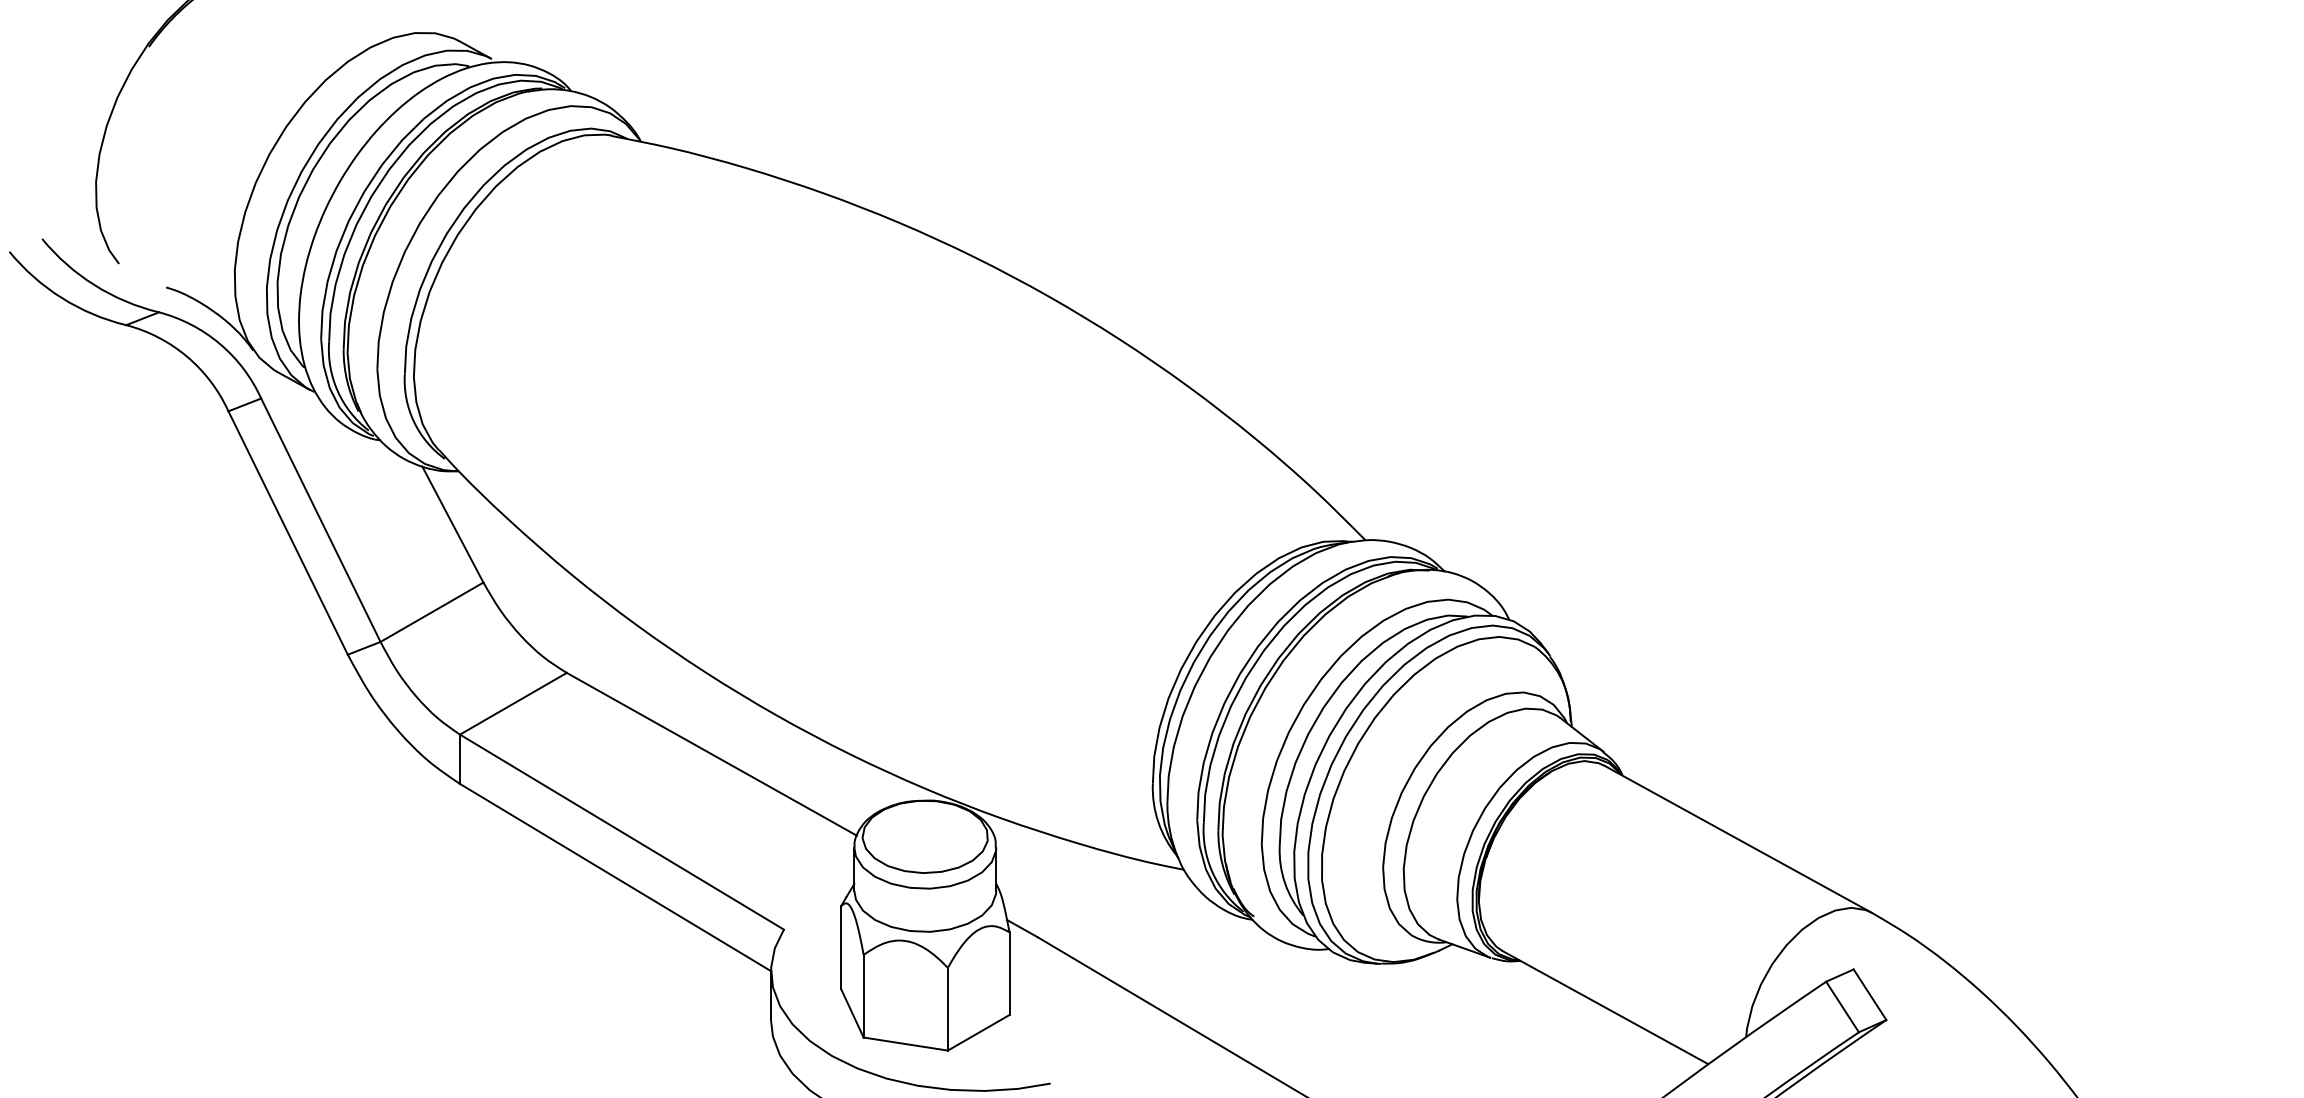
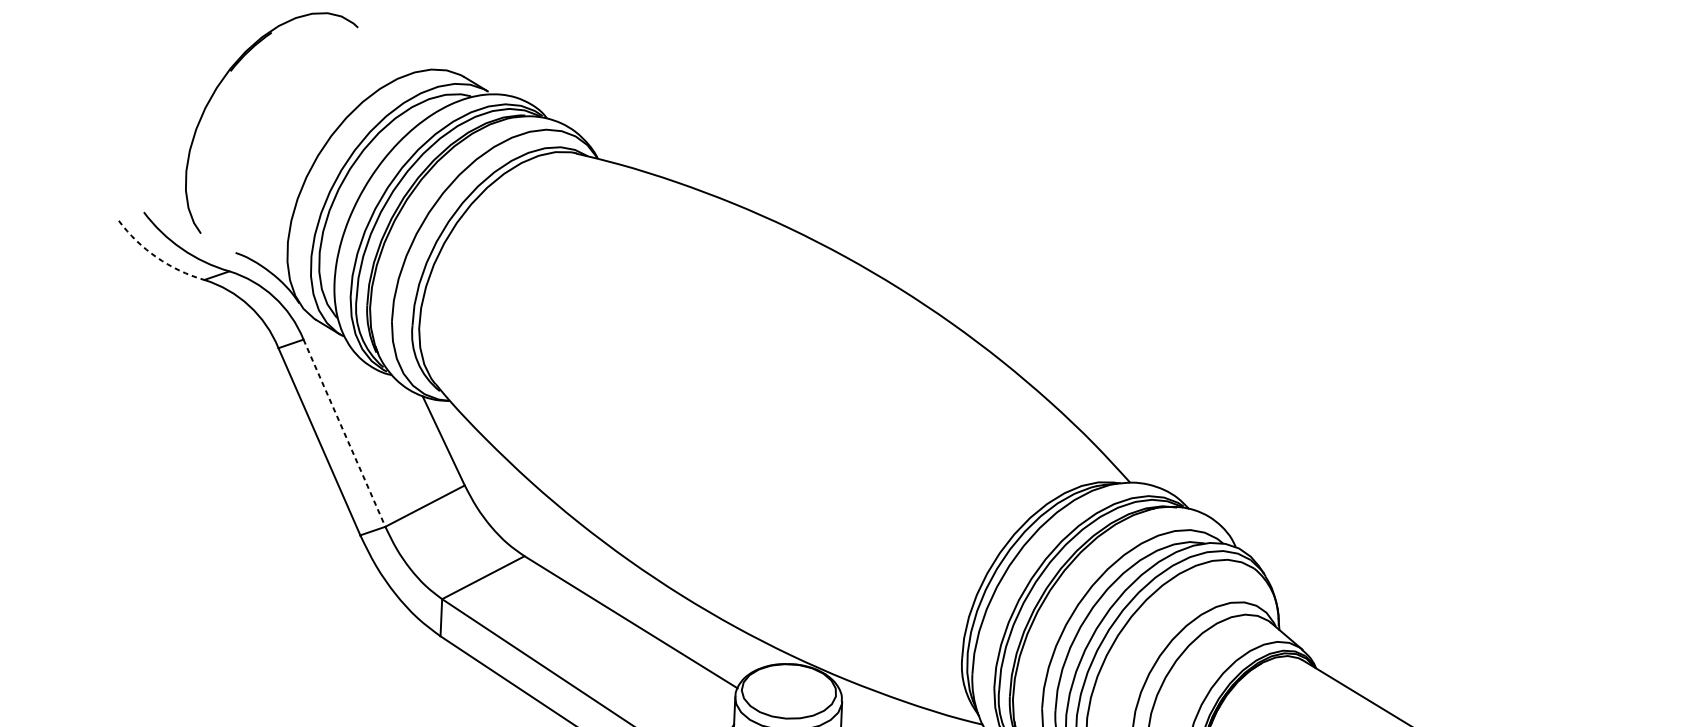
arc: (61, 298) -> (156, 257), solid -> dashed
line: (320, 520) -> (344, 433), solid -> dashed

